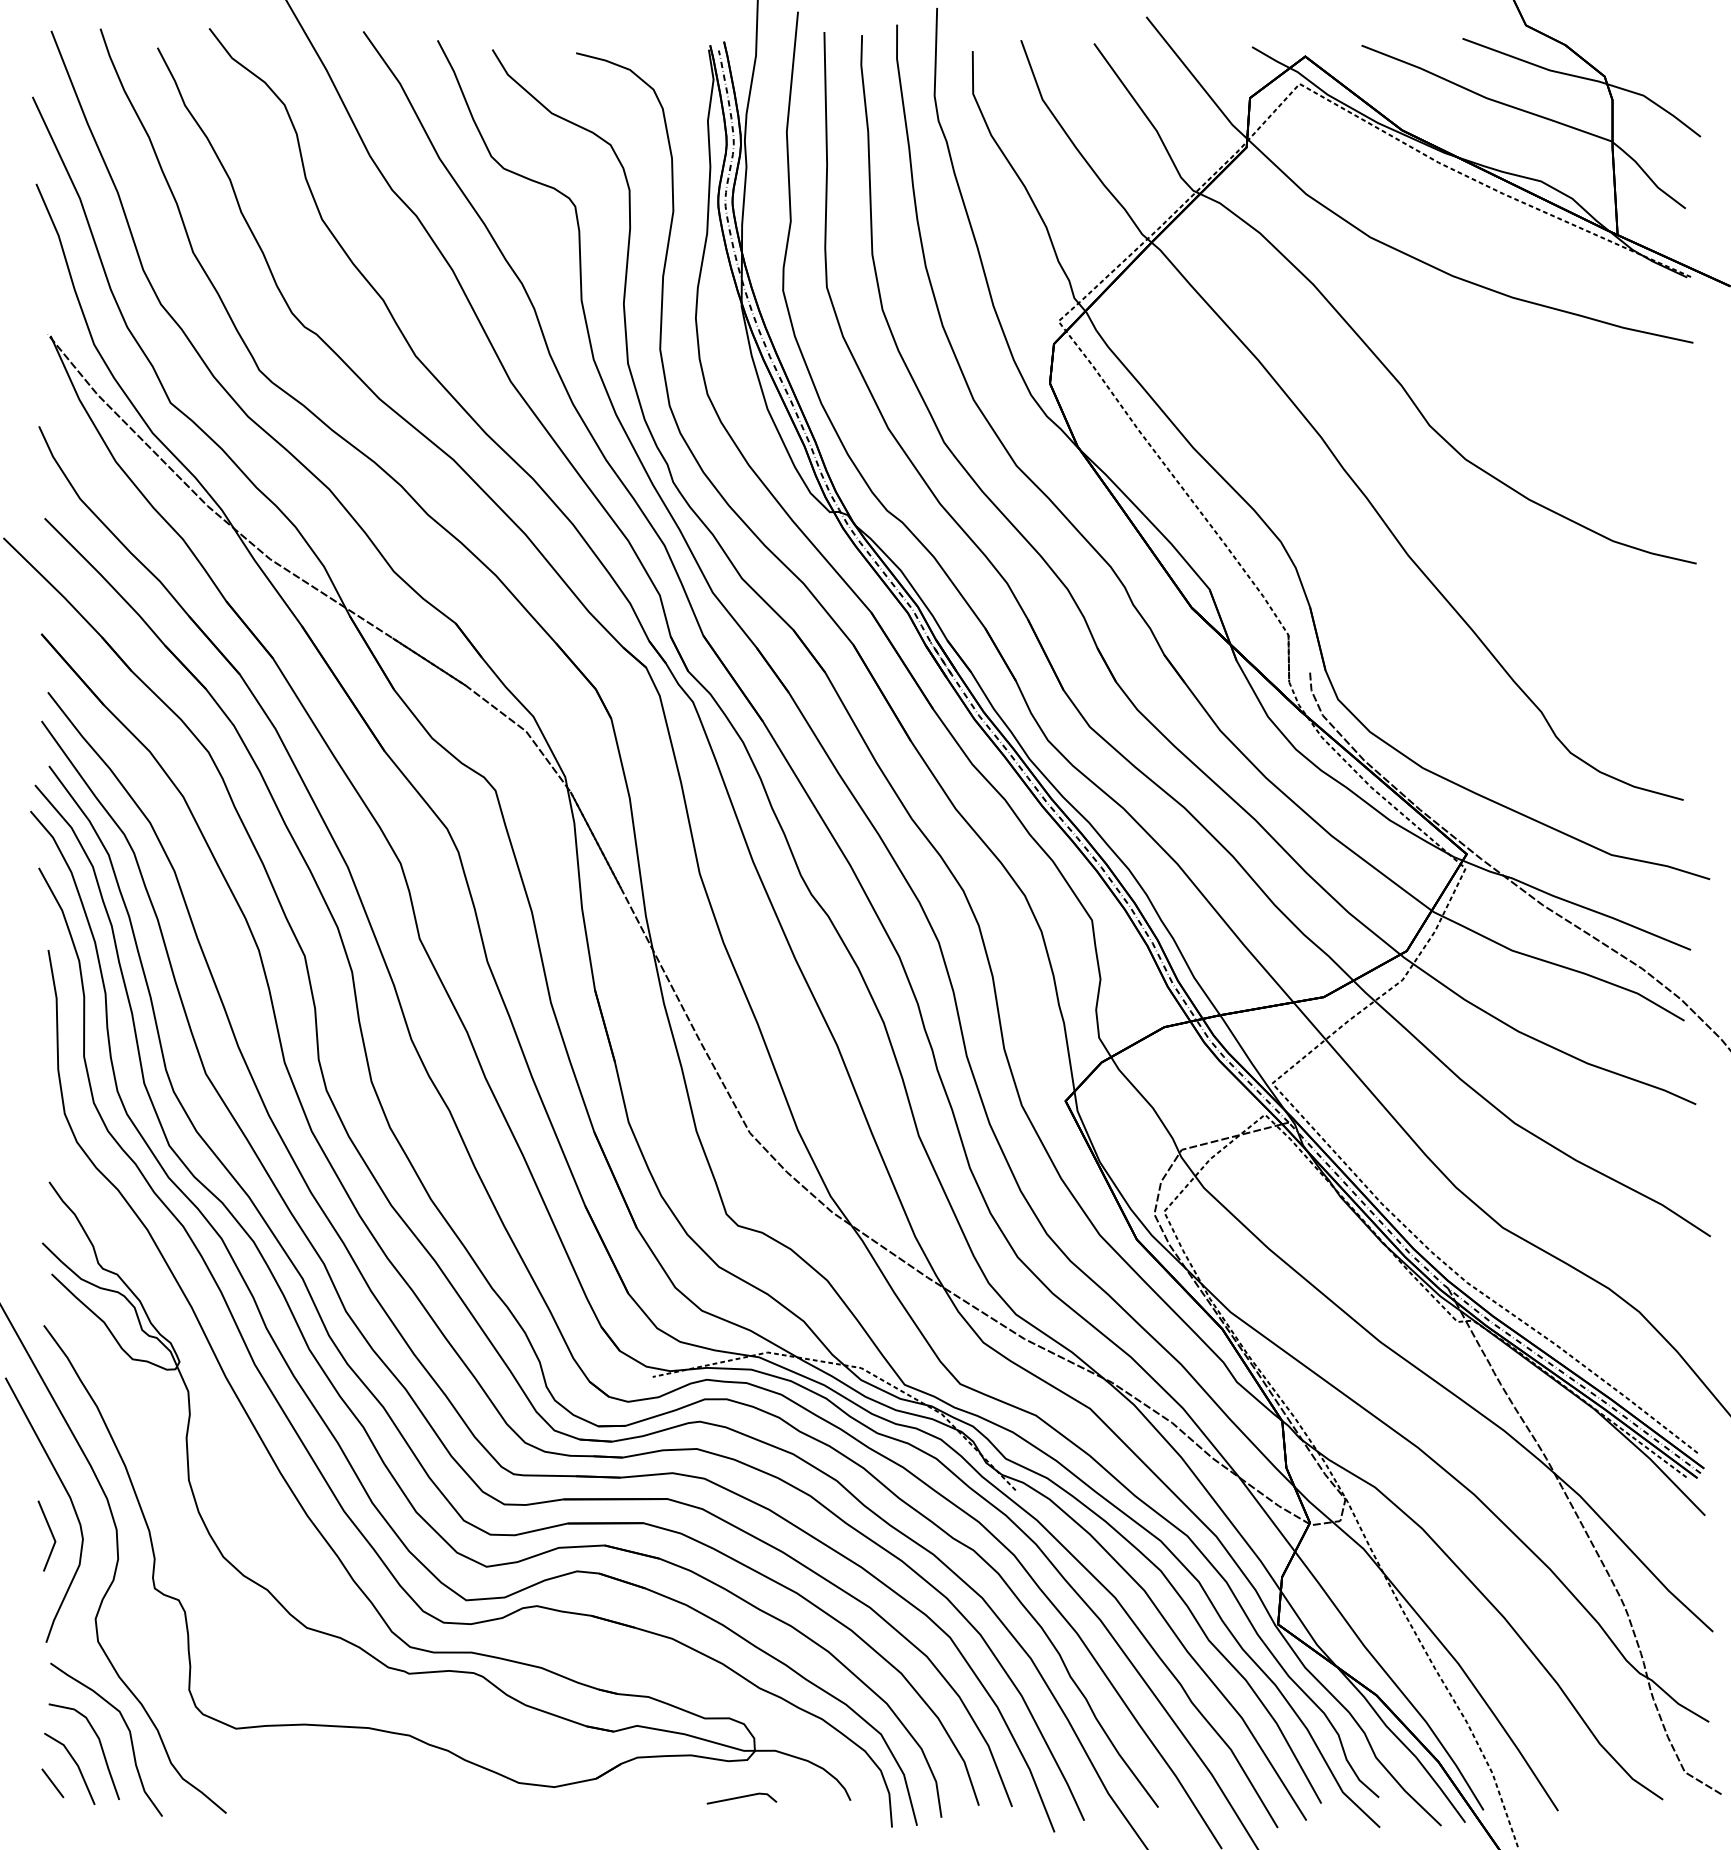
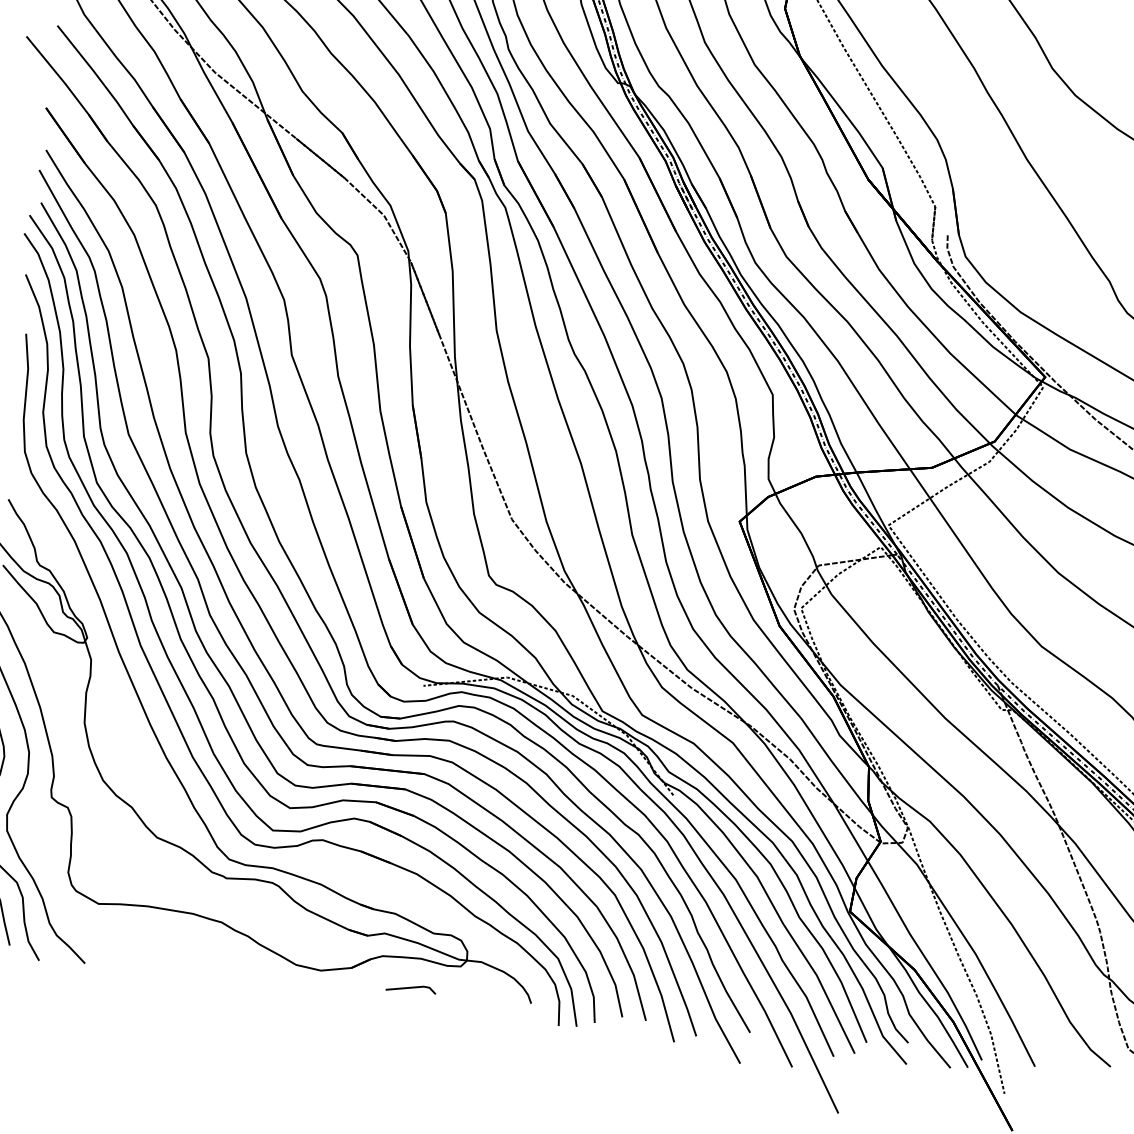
line: (741, 1797) -> (410, 988), moved

